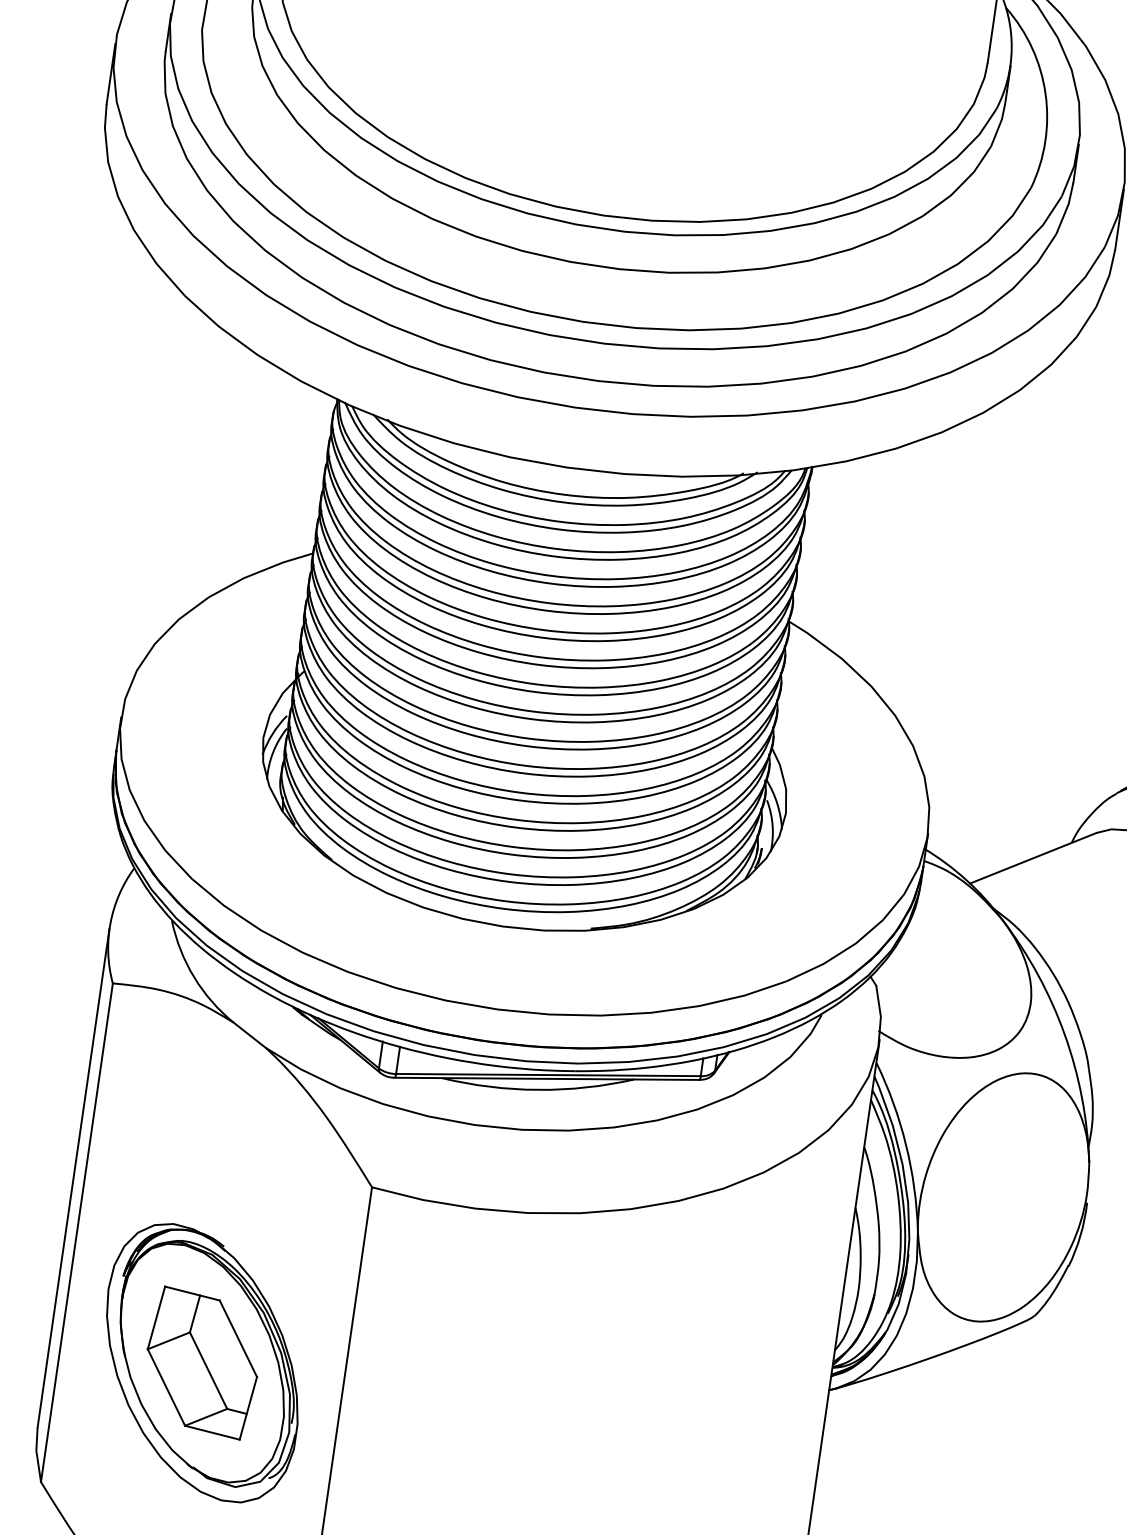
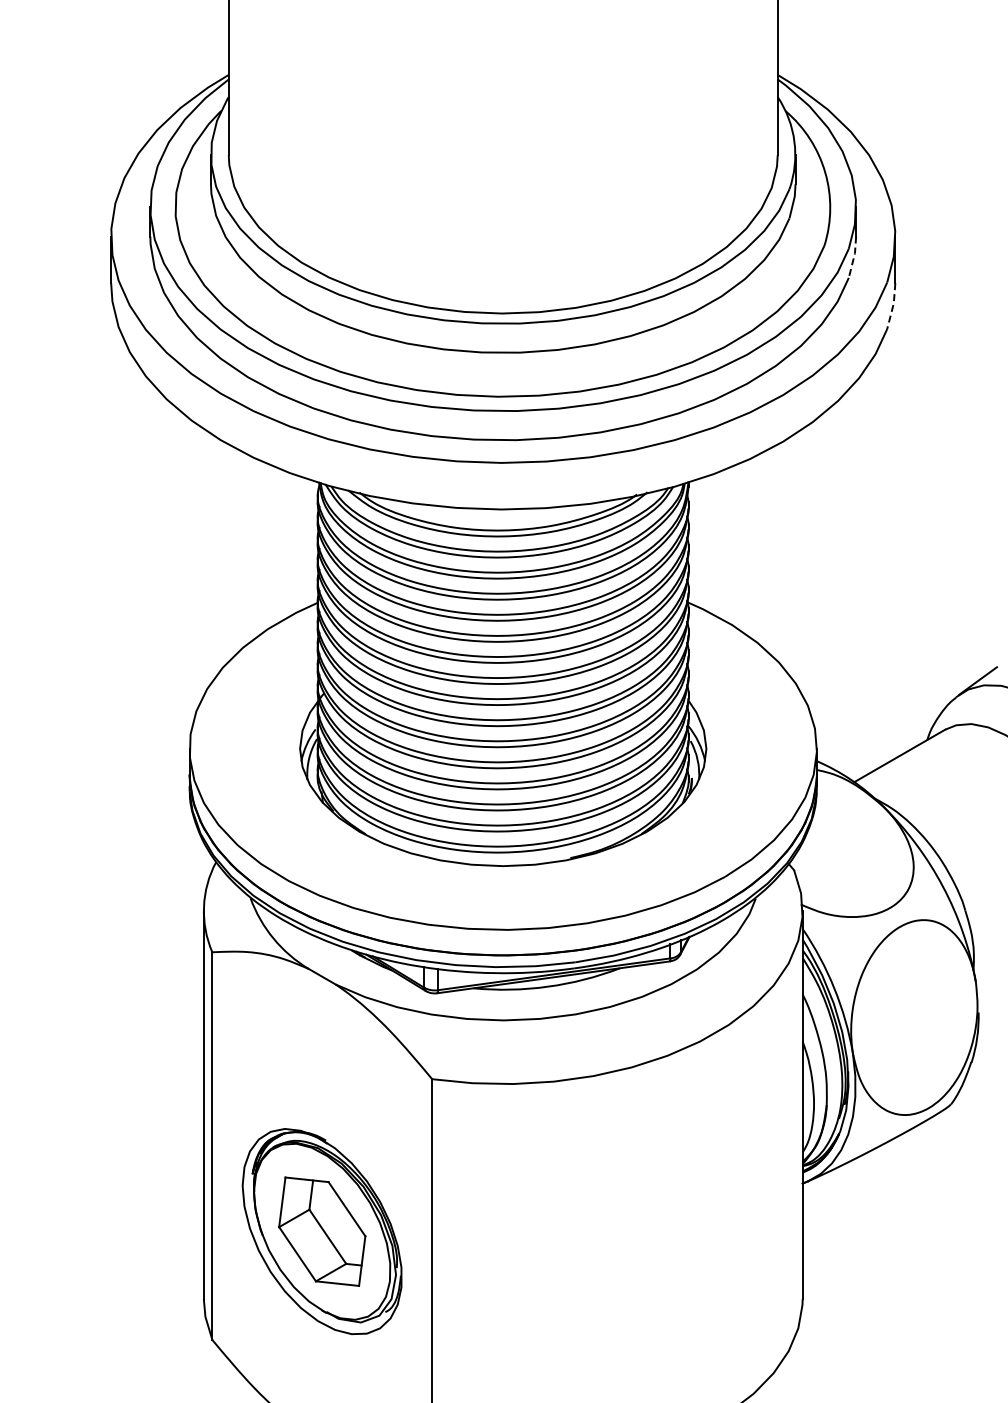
line: (1066, 208) -> (853, 257), solid -> dashed
line: (1108, 279) -> (893, 306), solid -> dashed

